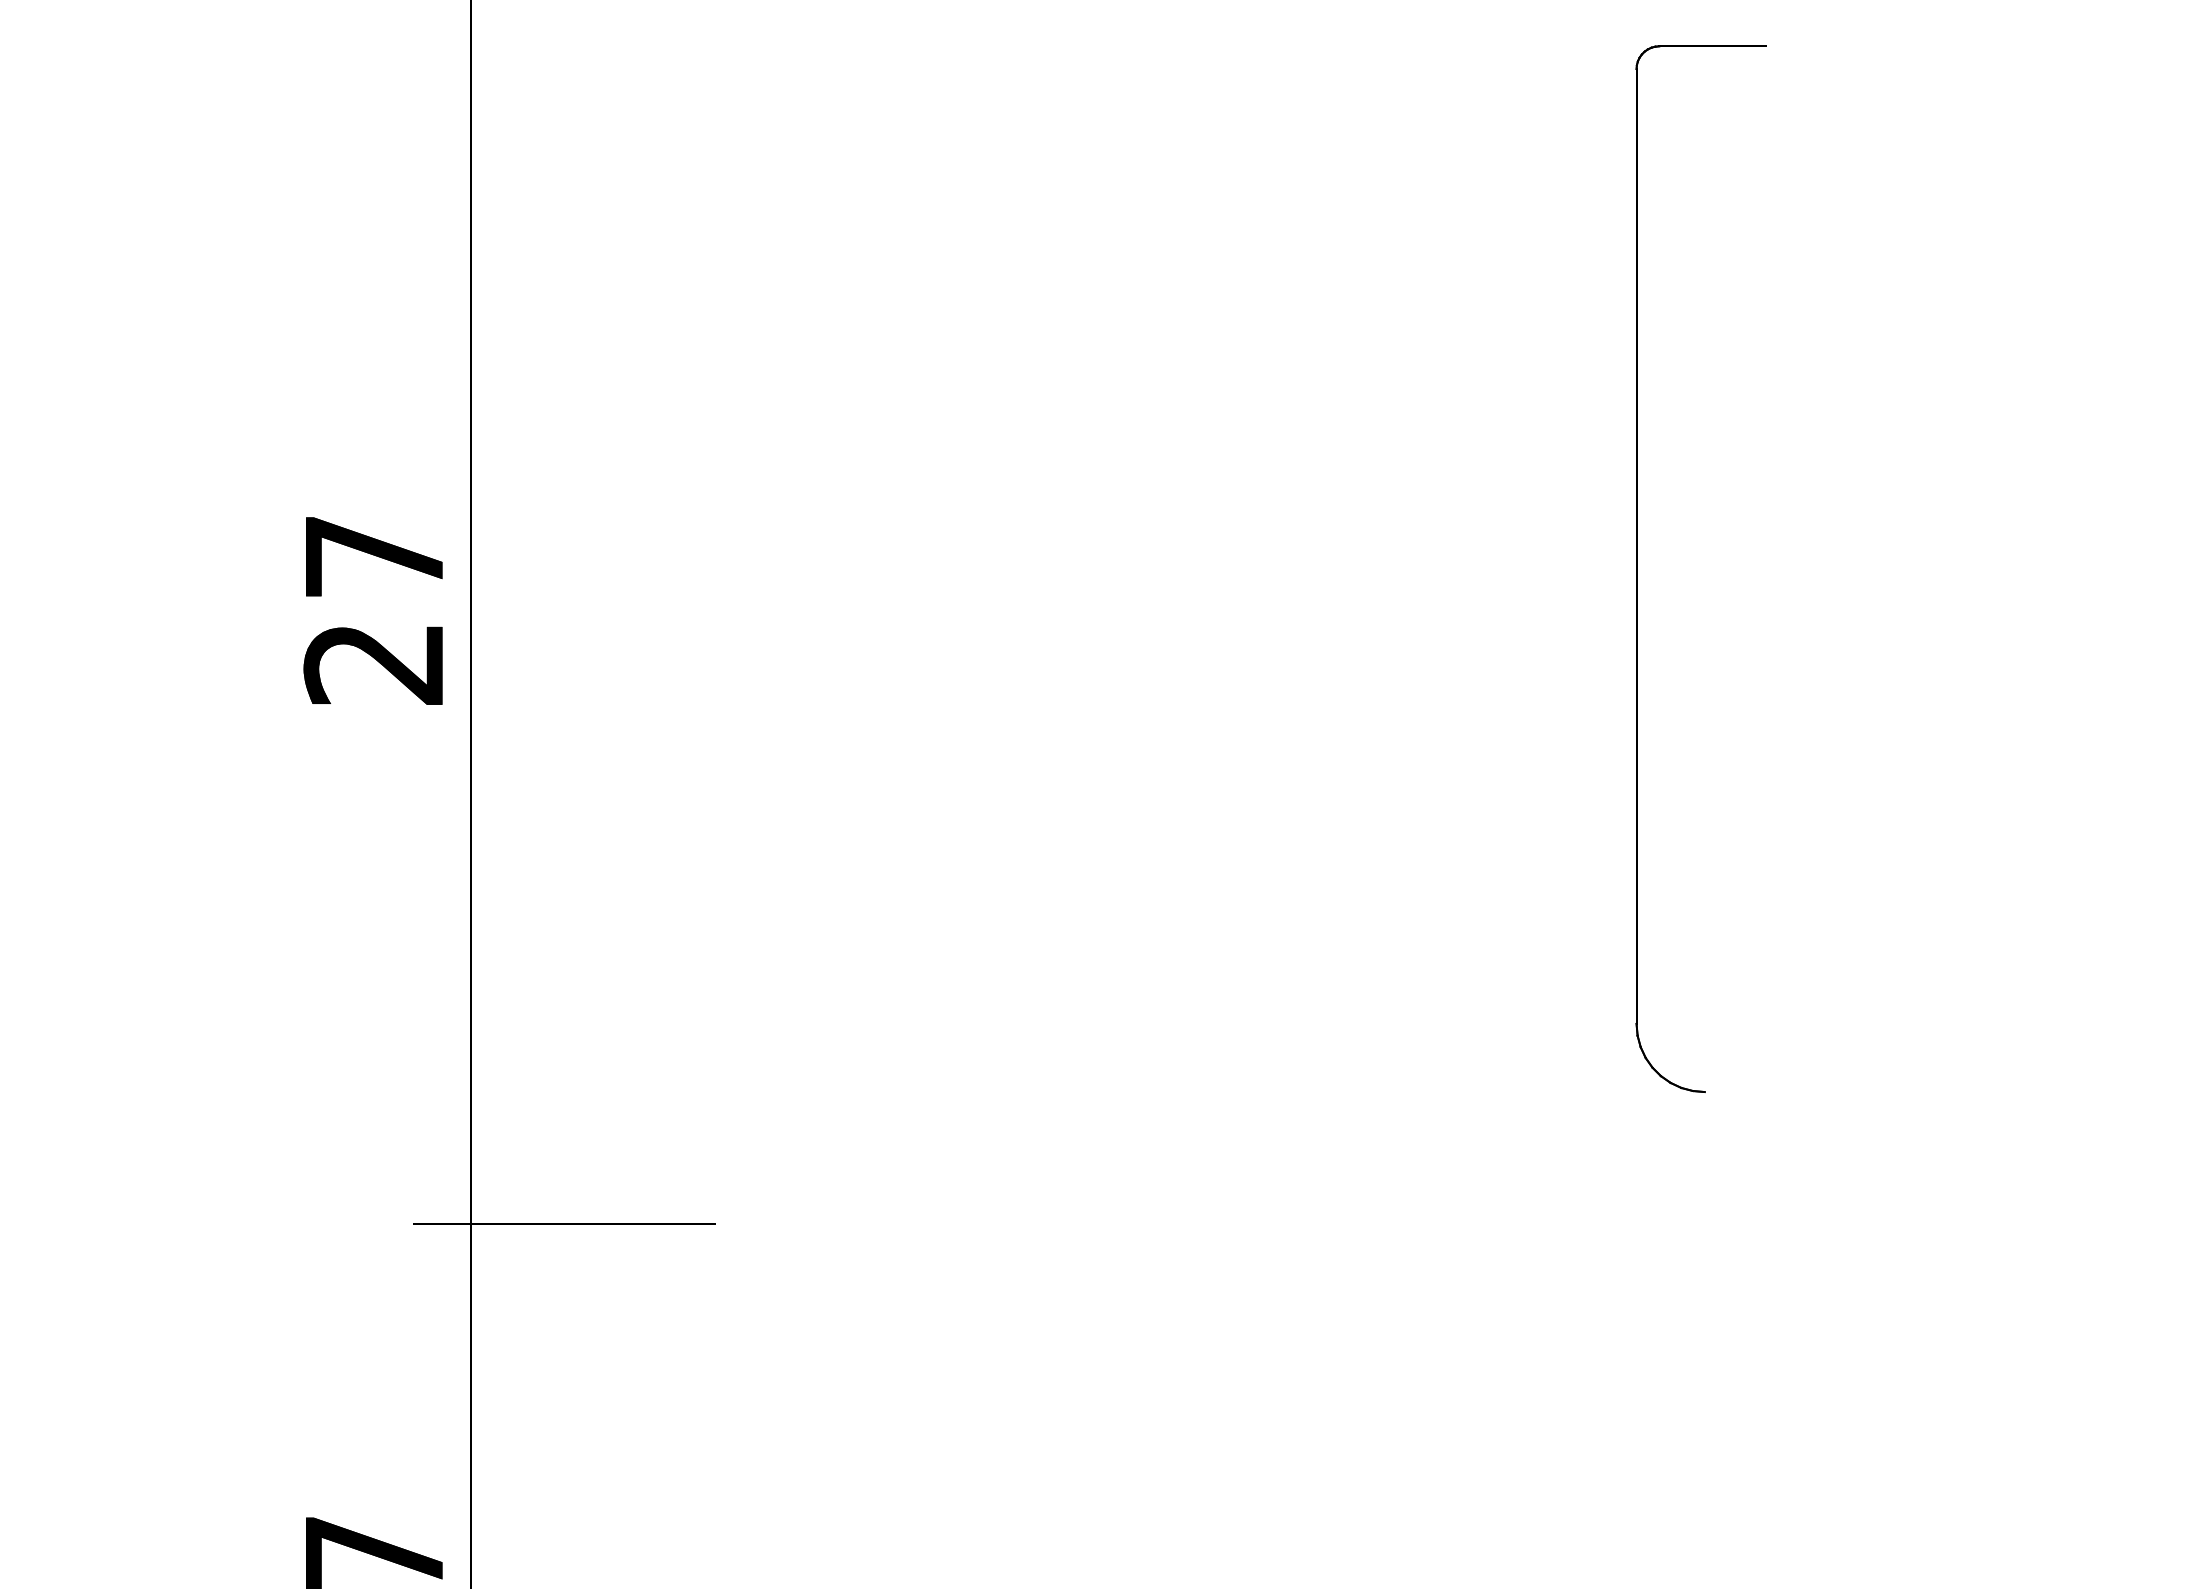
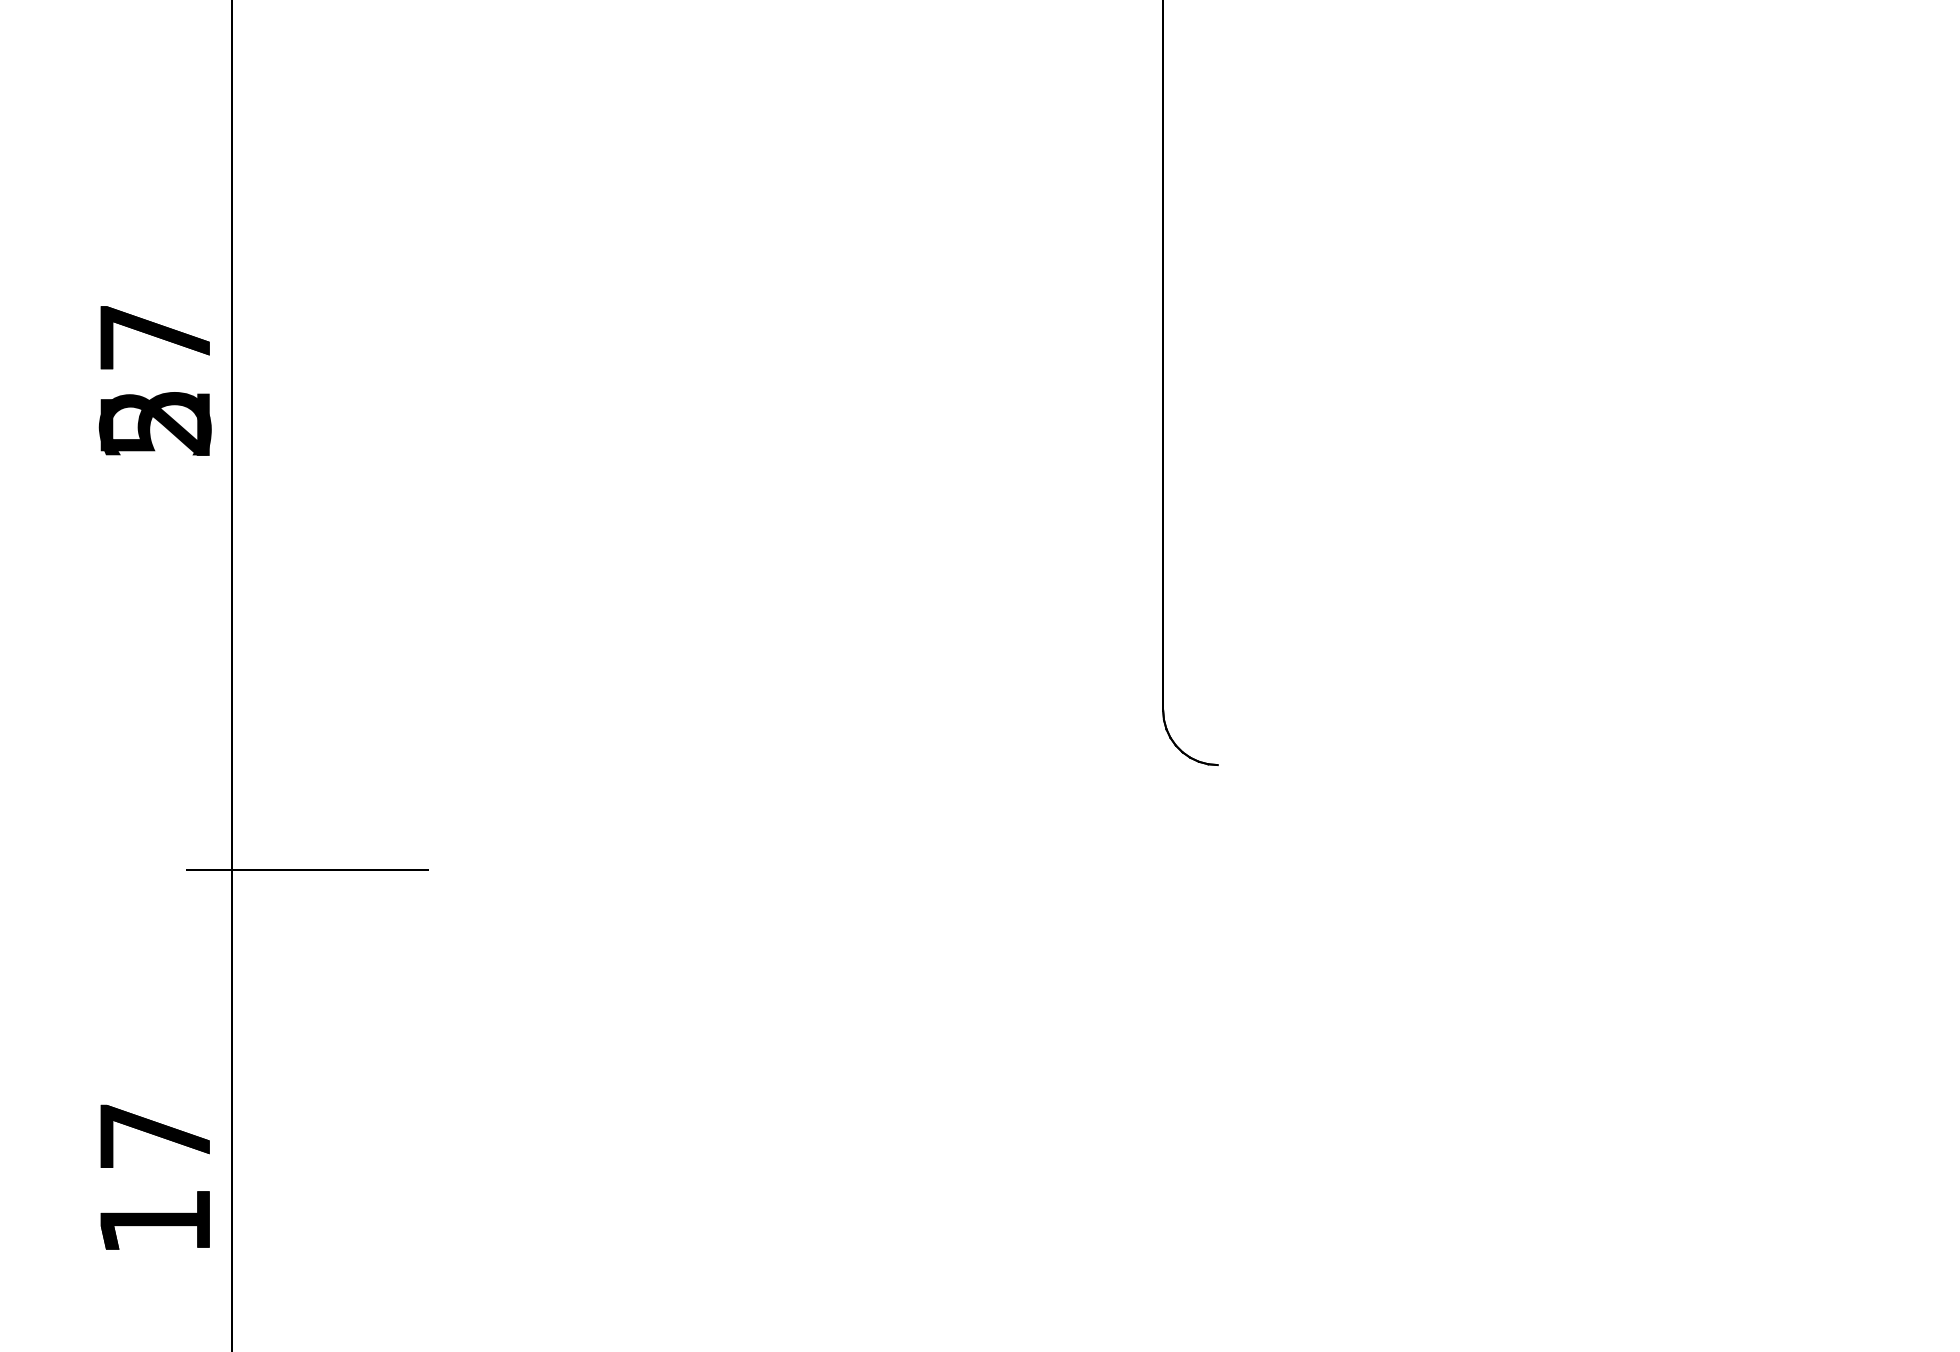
text: (373, 664) -> (154, 423), 27 -> 57

